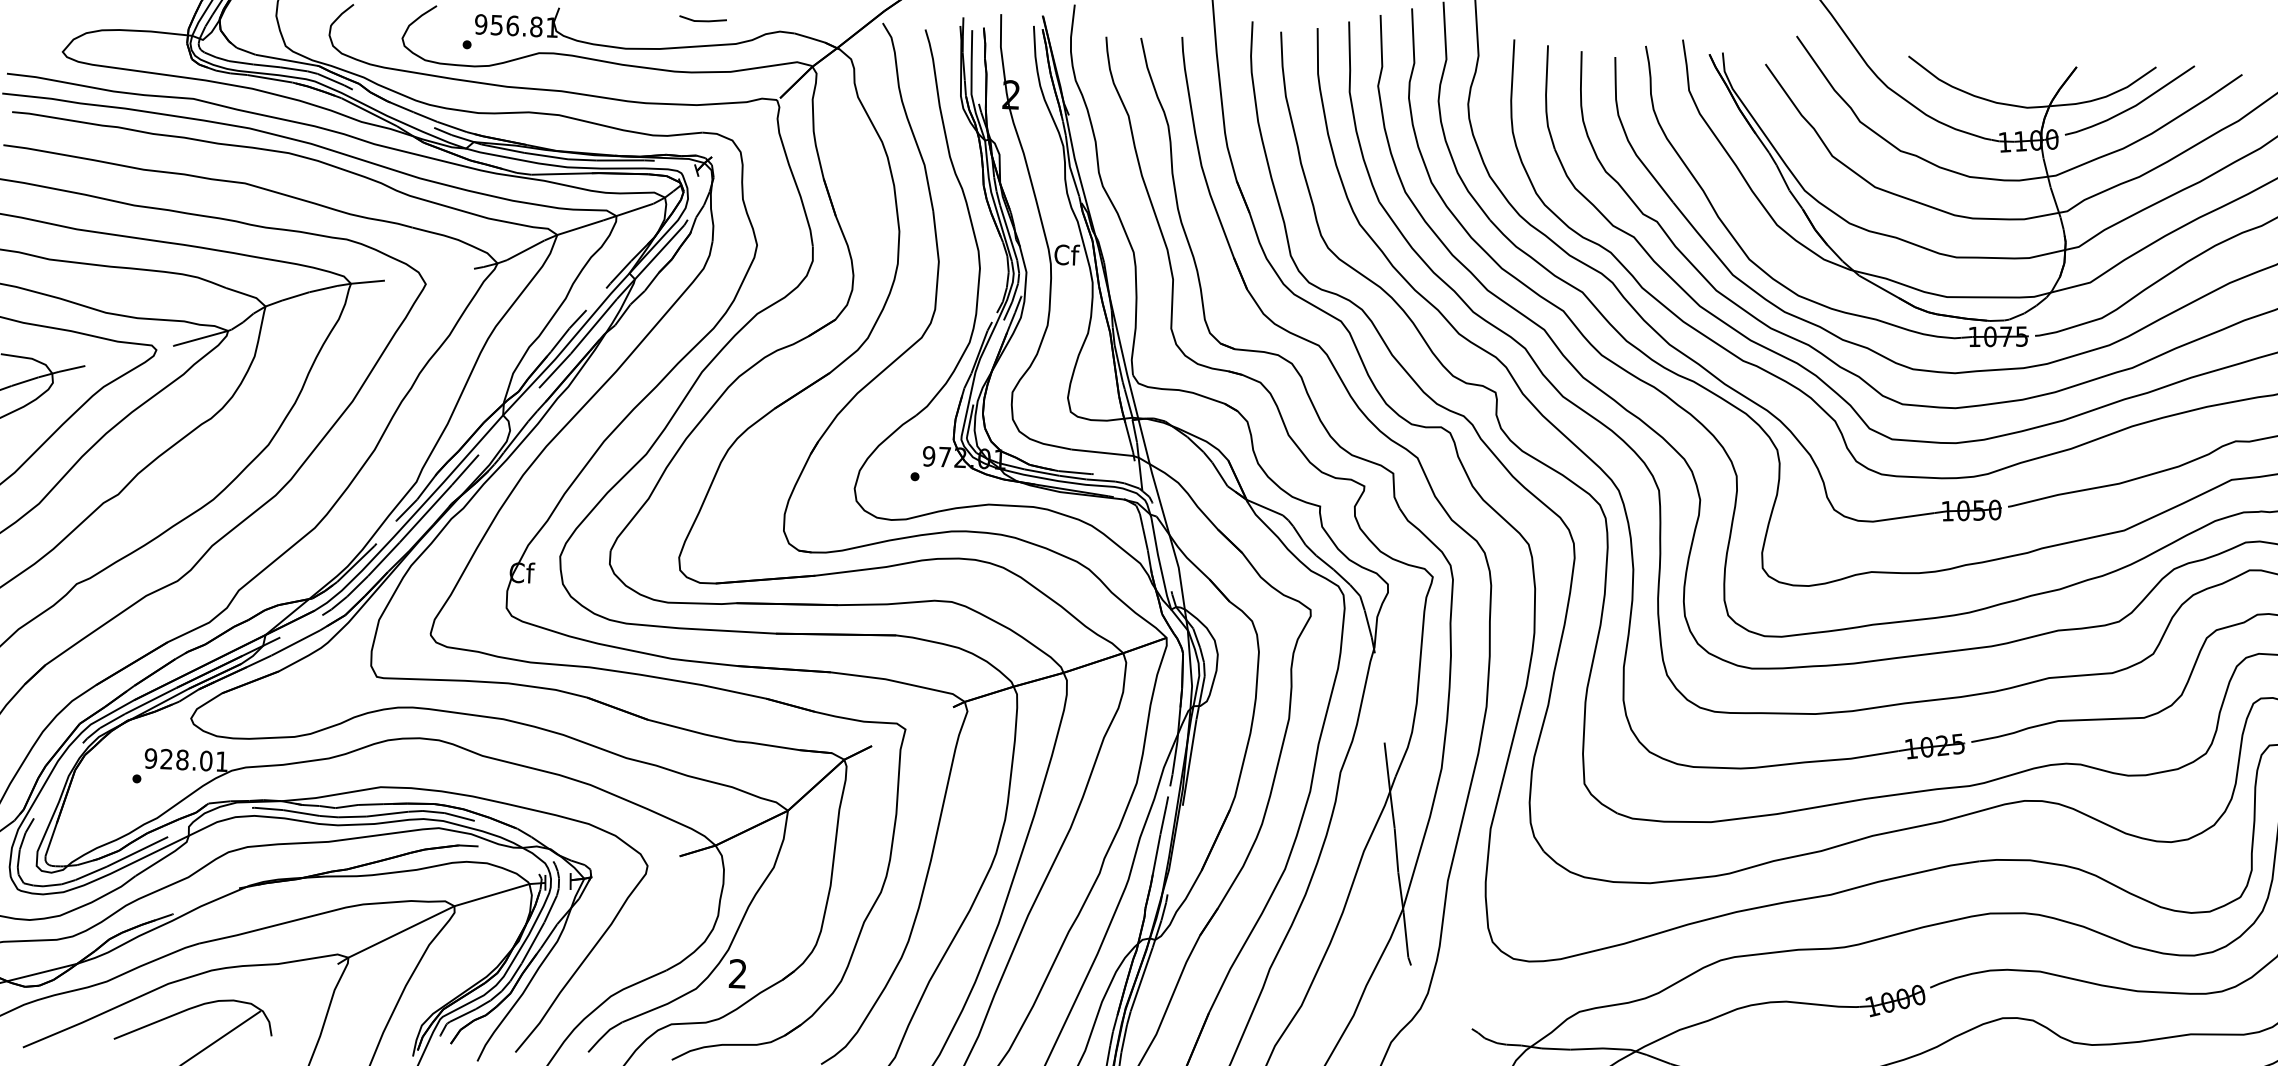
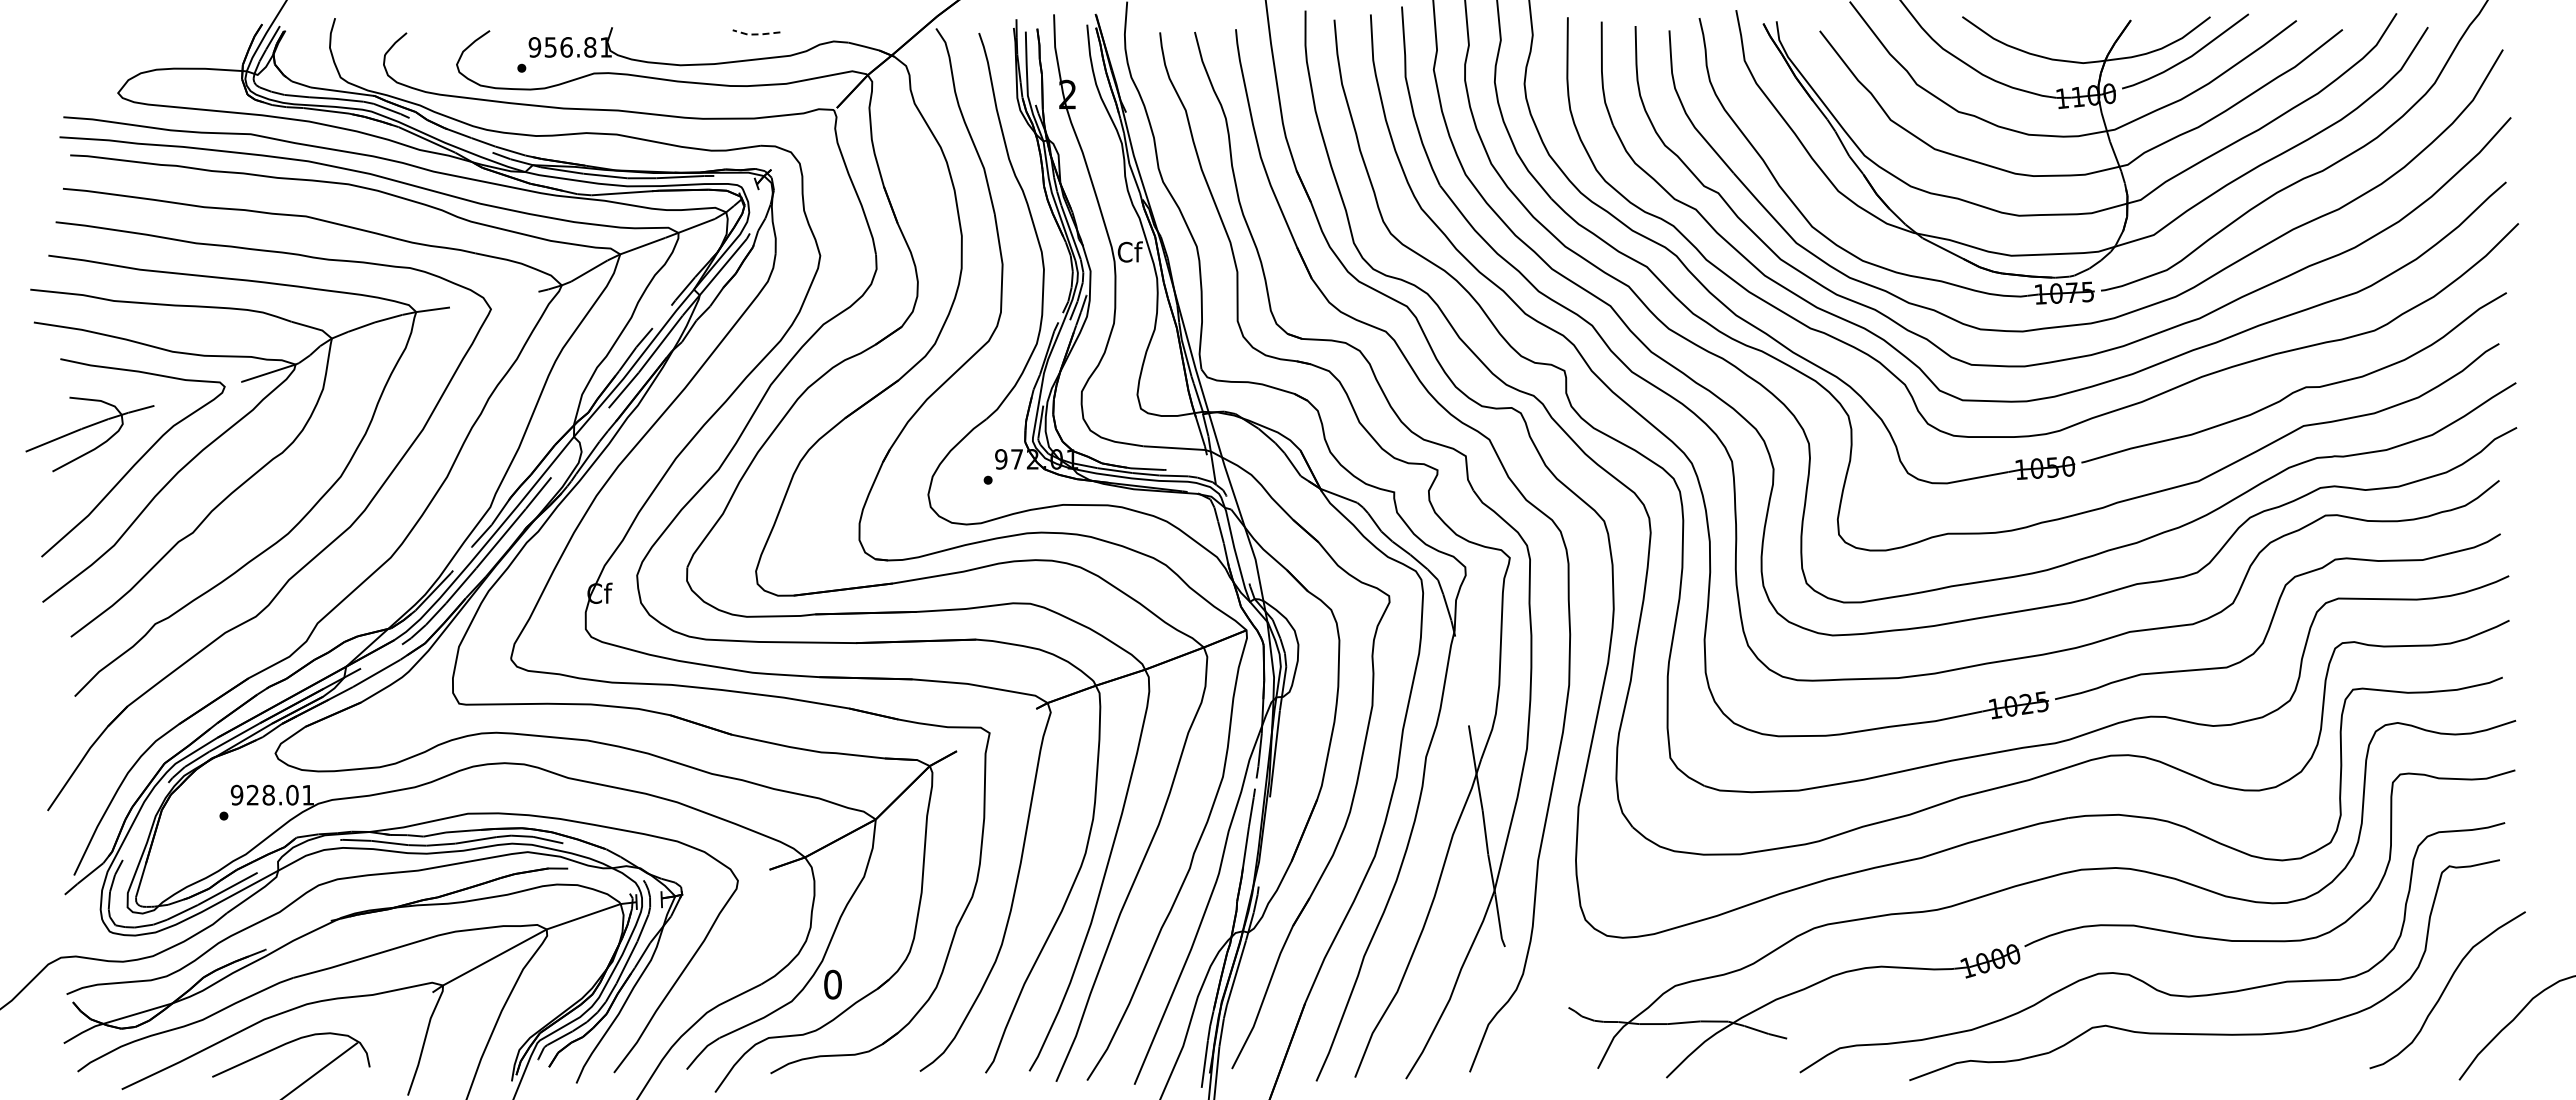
line: (703, 21) -> (756, 34), solid -> dashed
text: (737, 973) -> (832, 984), 2 -> 0

